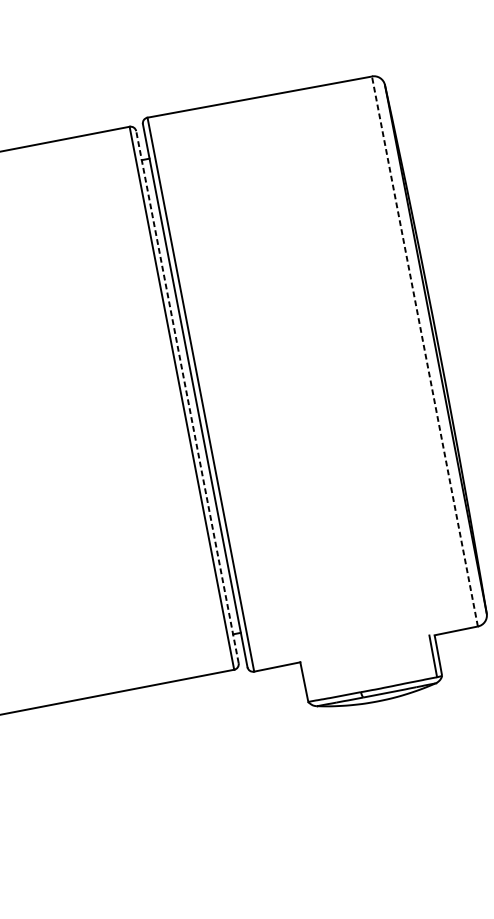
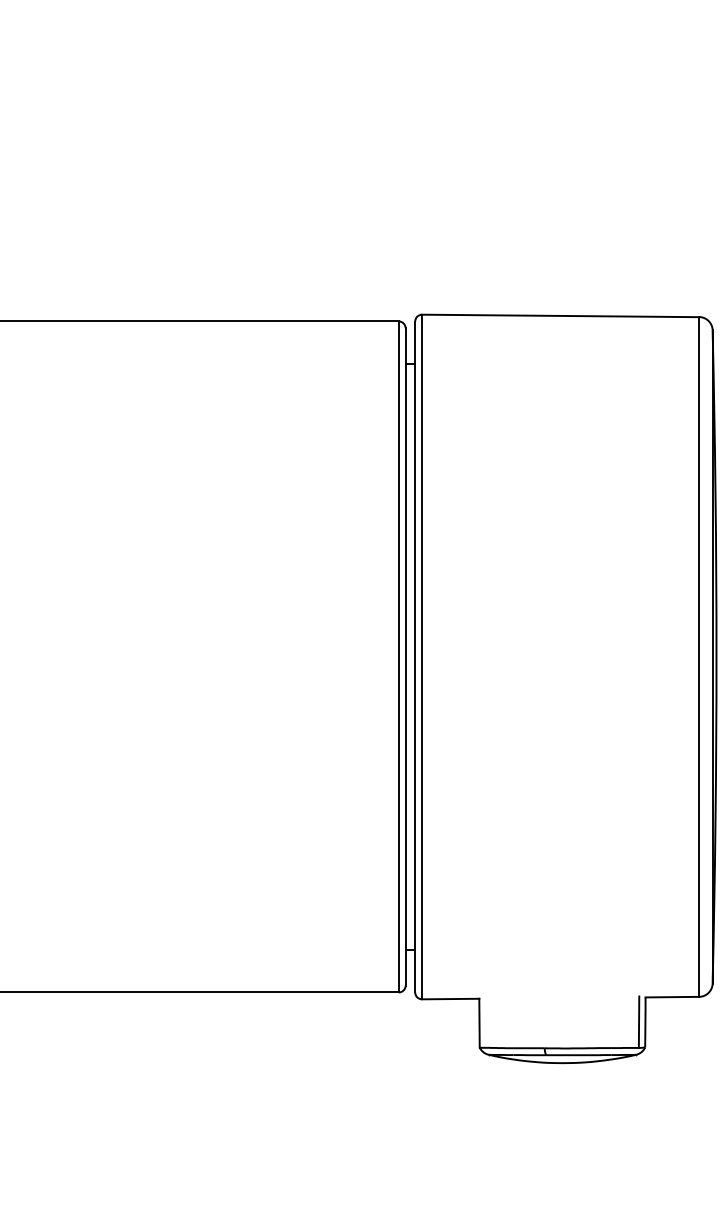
line: (425, 351) -> (699, 657), dashed -> solid
line: (187, 396) -> (405, 656), dashed -> solid

